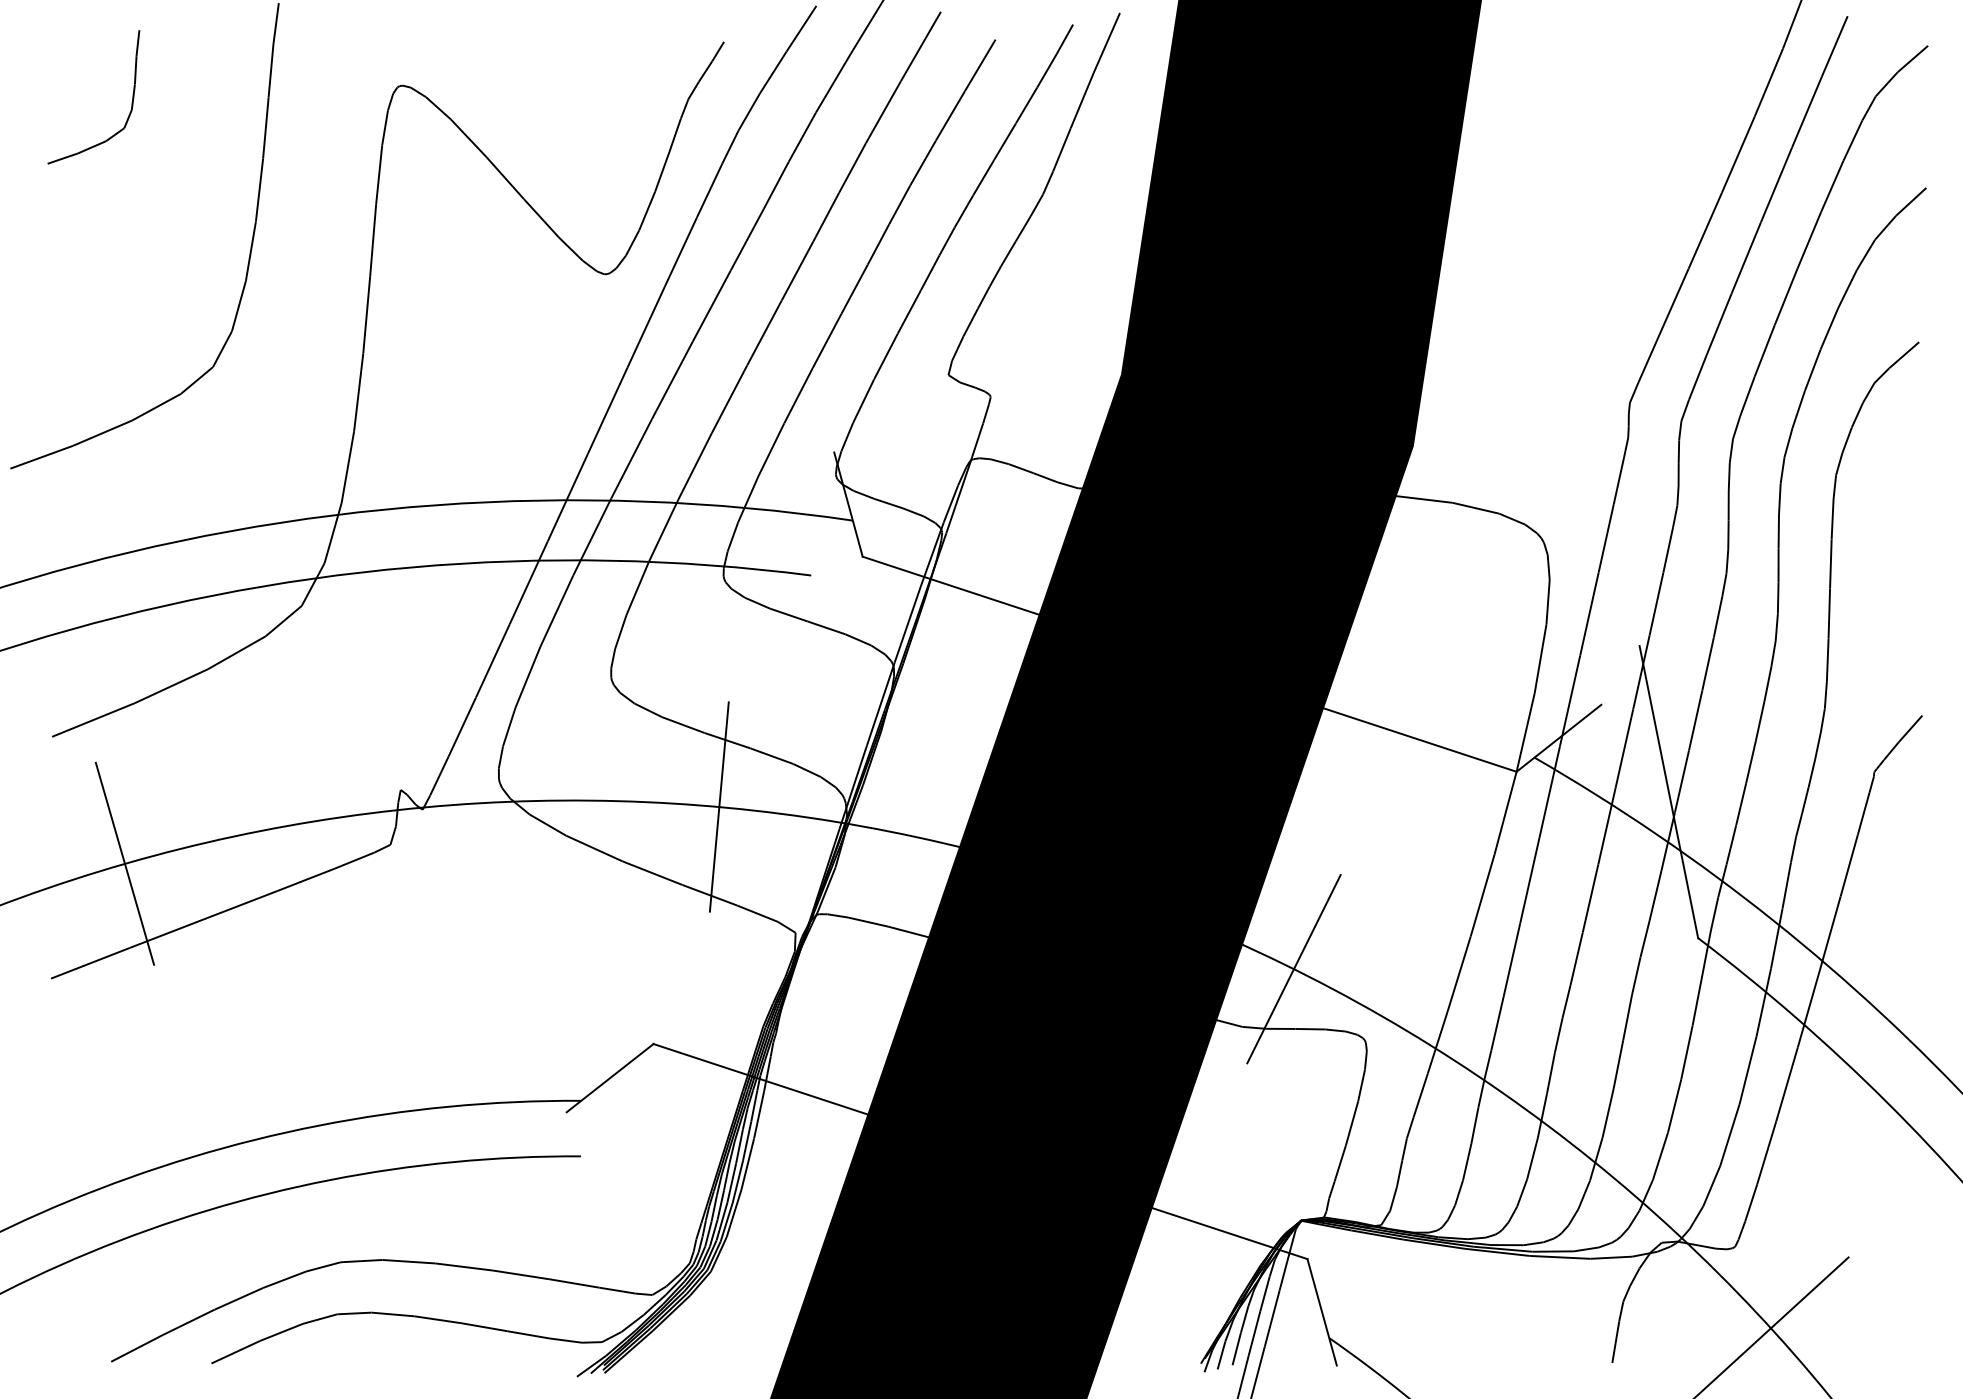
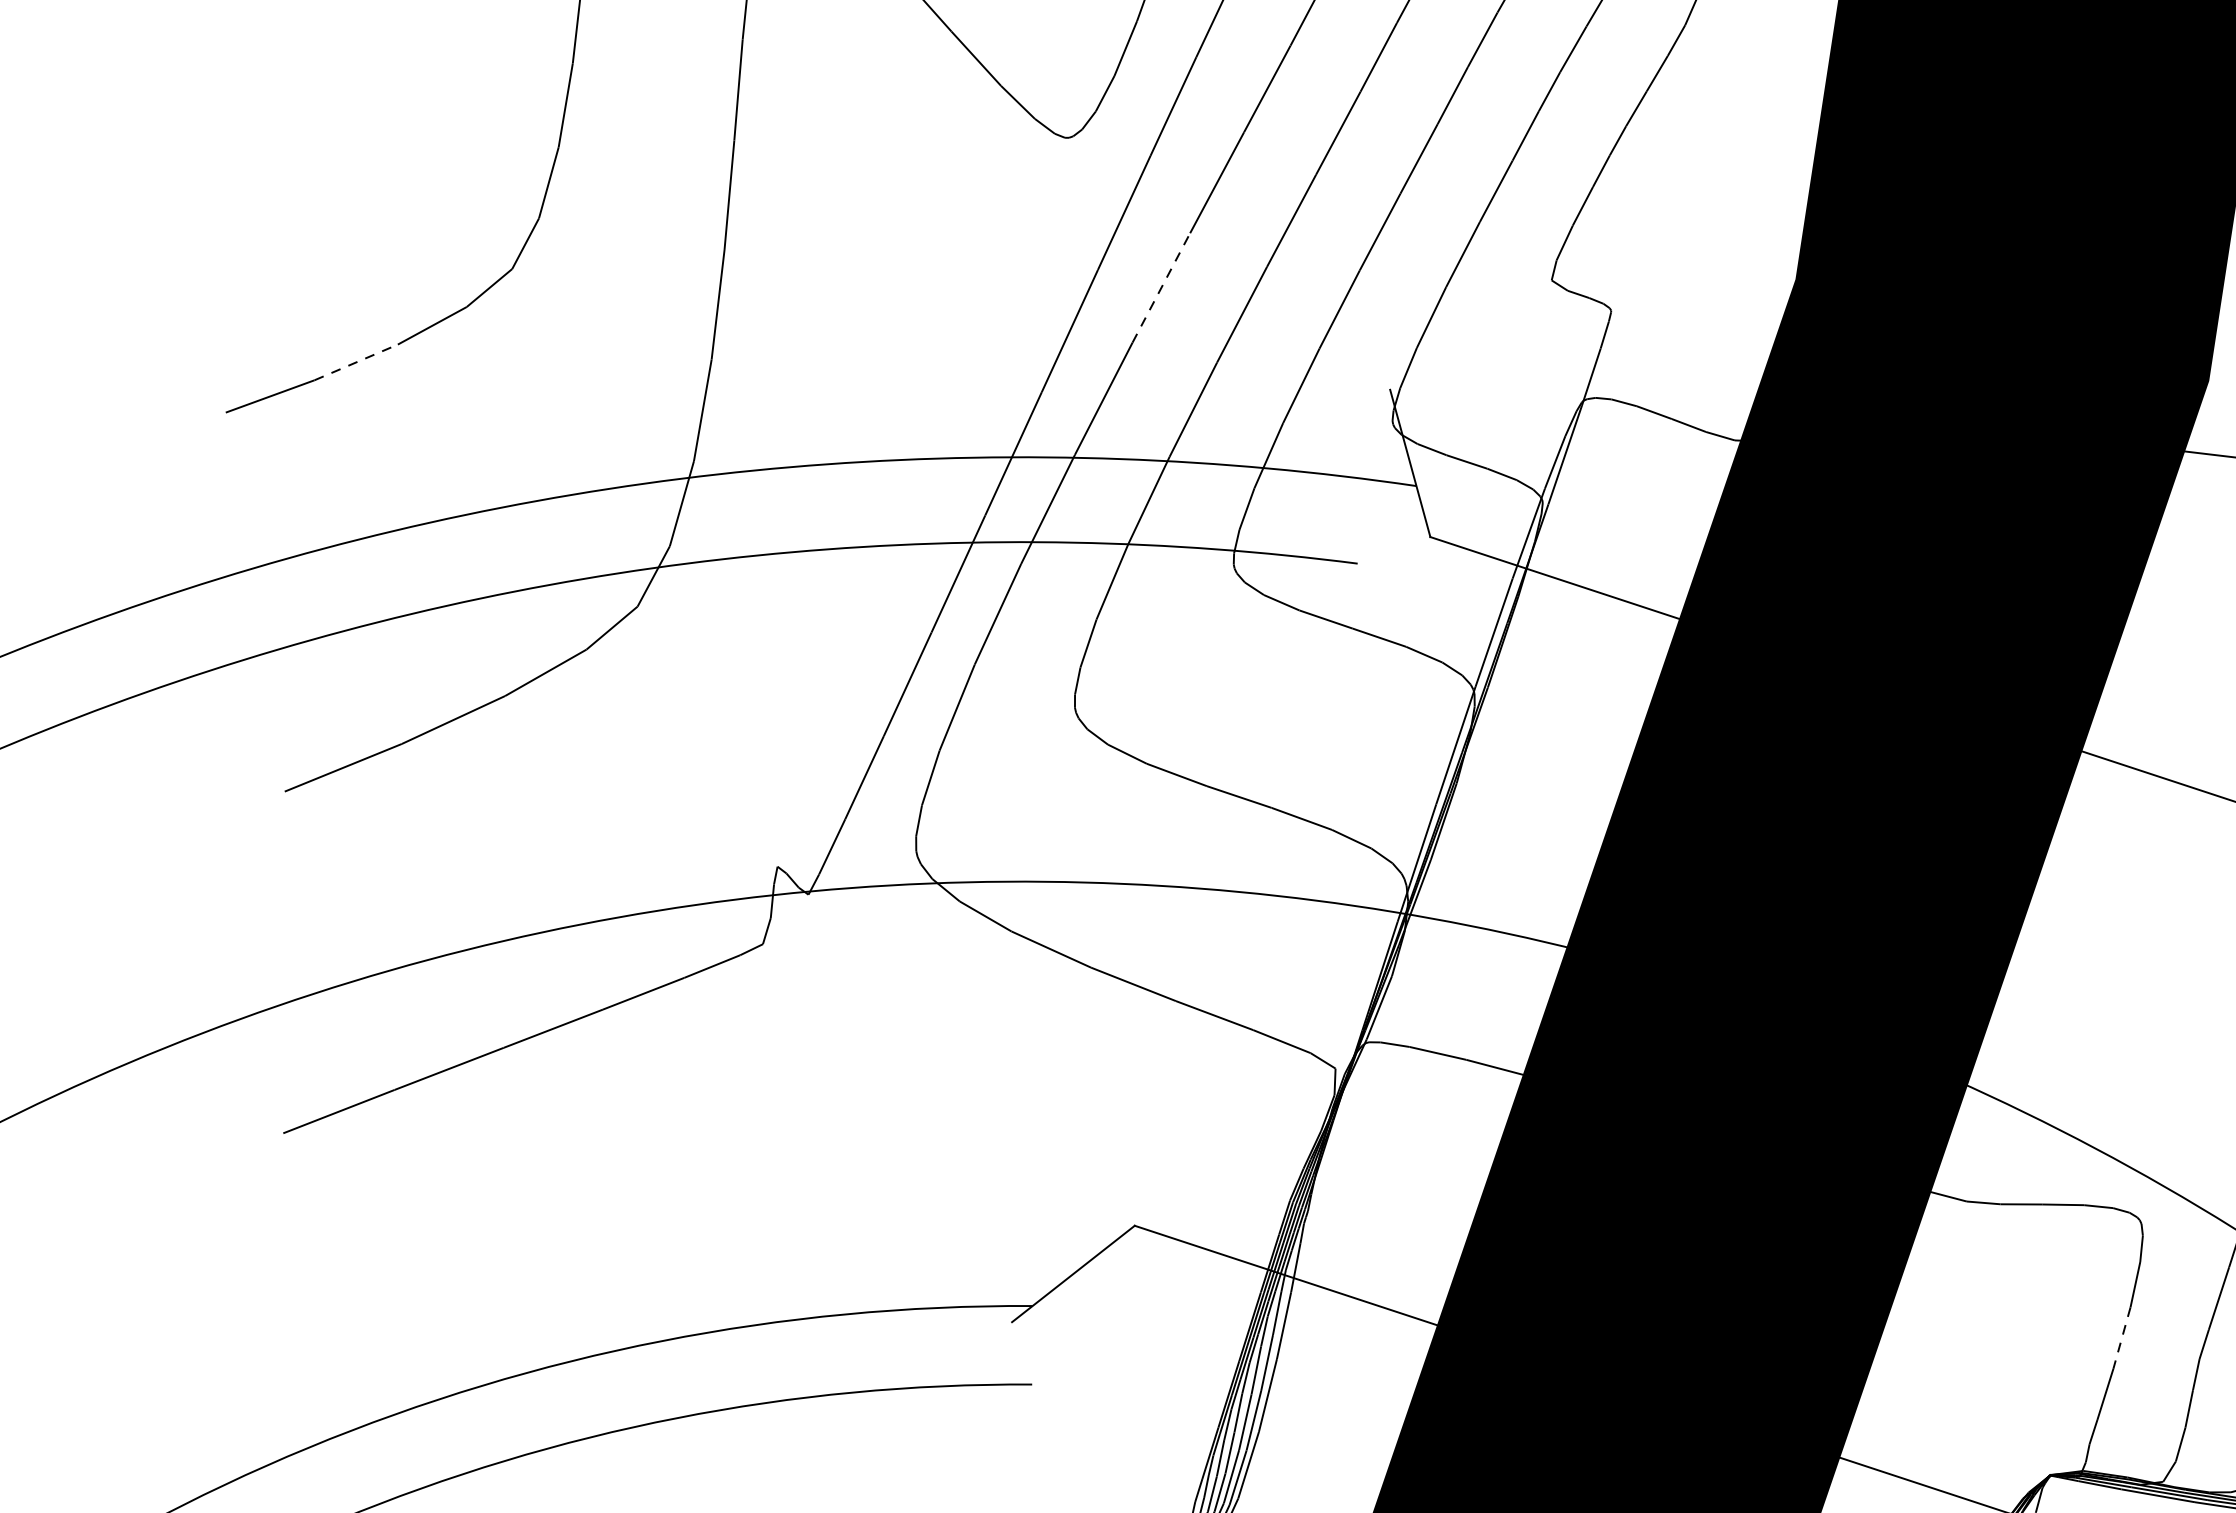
line: (672, 380) -> (1161, 288), solid -> dashed
line: (103, 432) -> (357, 361), solid -> dashed
line: (718, 806) -> (1226, 890), removed
line: (124, 863) -> (387, 970), removed
line: (1293, 969) -> (2039, 1120), removed
line: (1352, 1123) -> (2122, 1338), solid -> dashed

